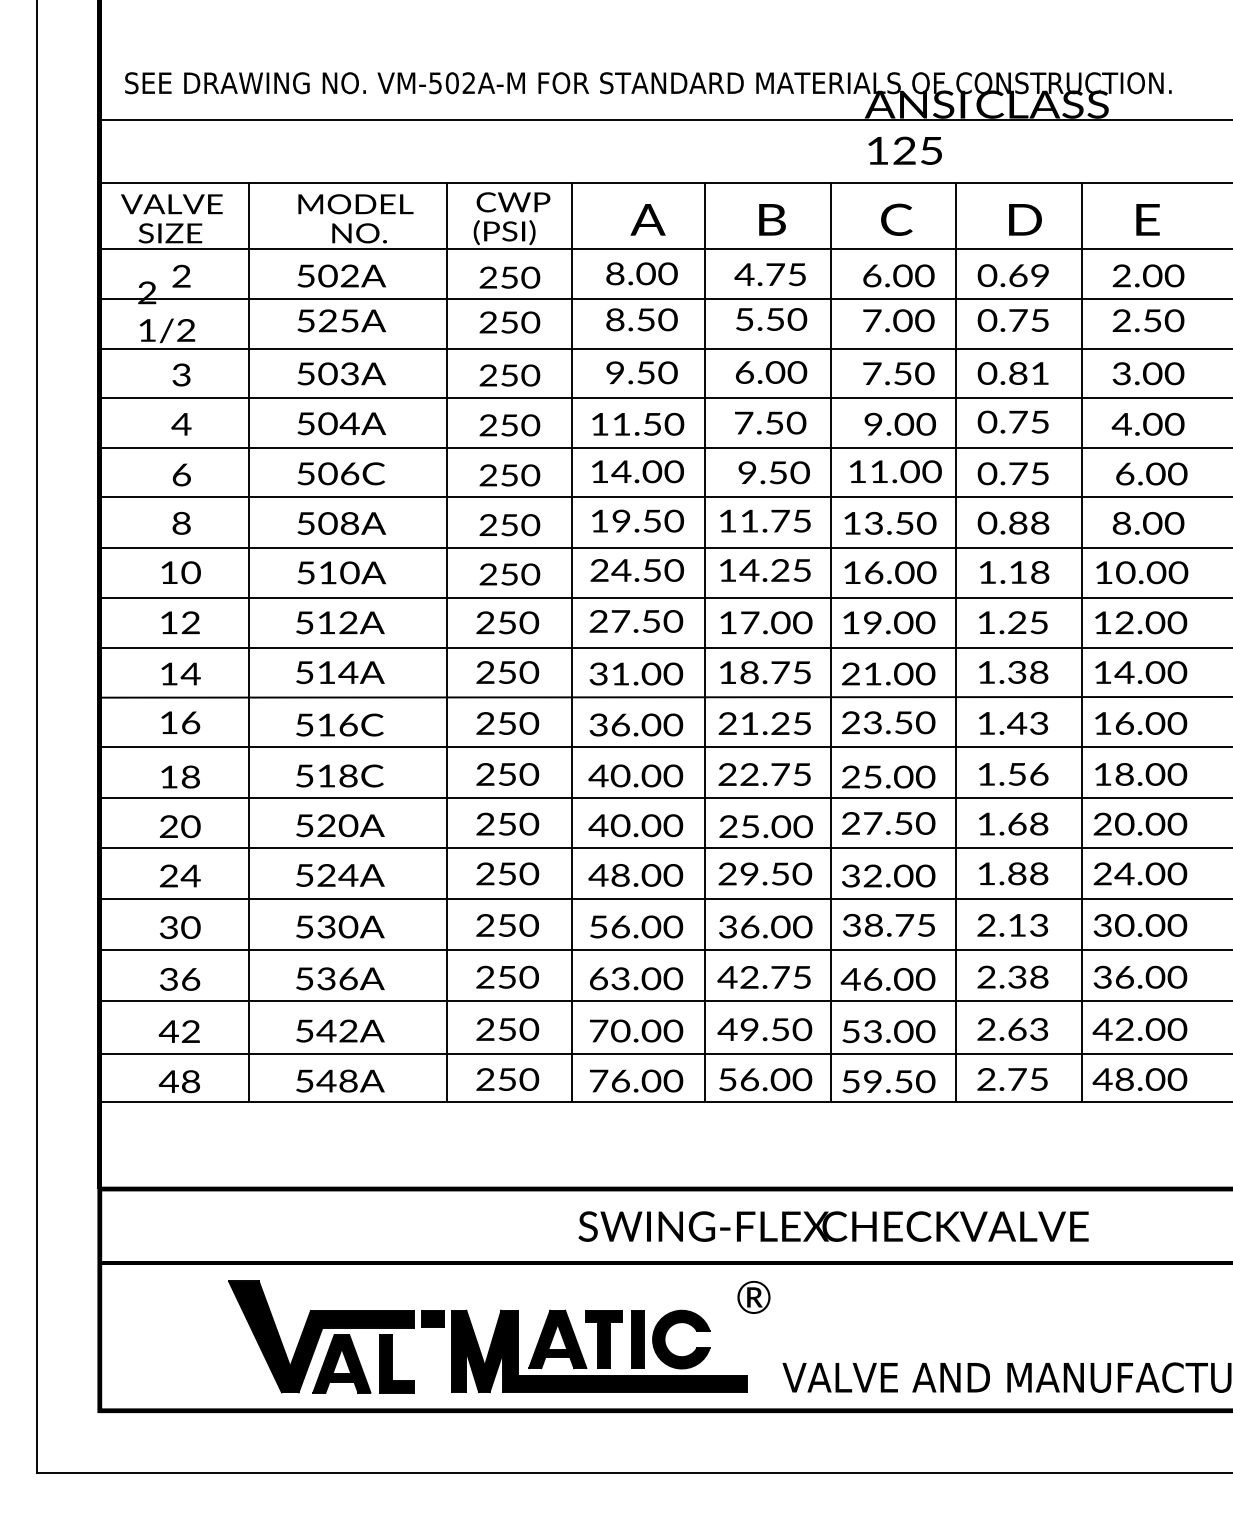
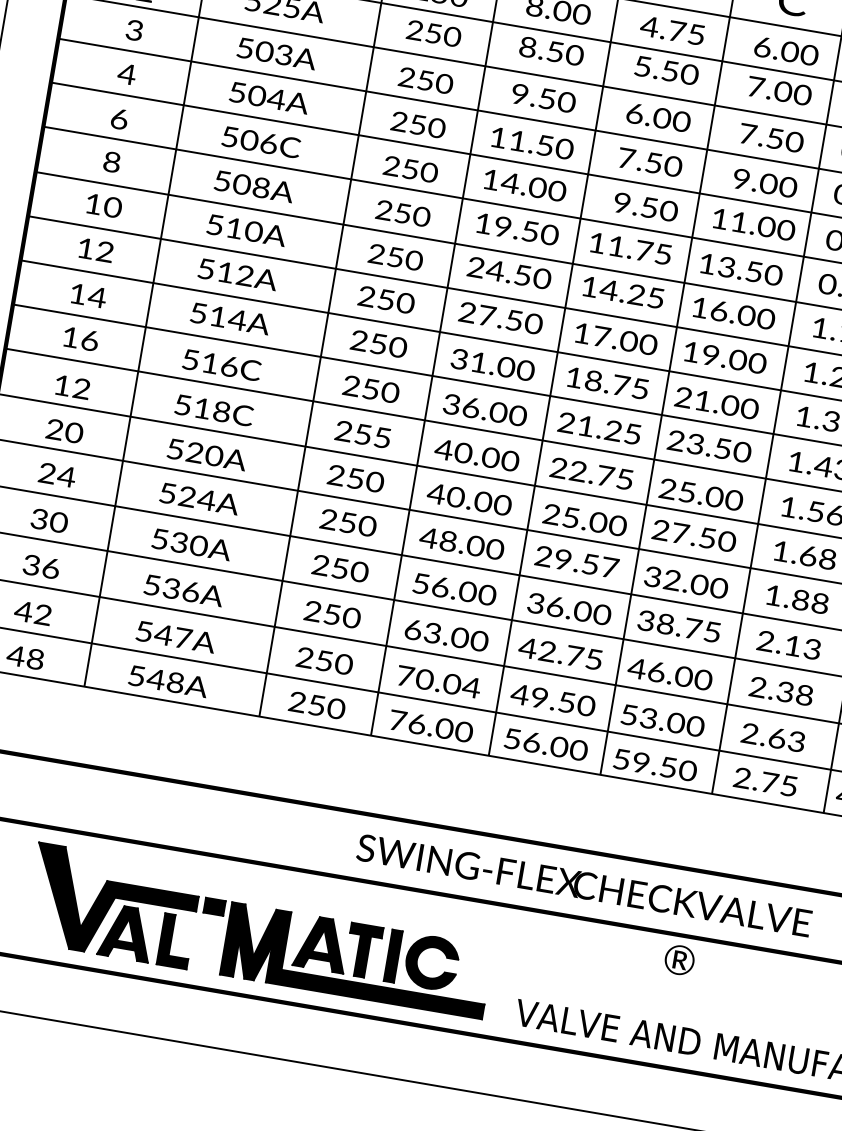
text: (529, 774) -> (382, 437), 250 -> 255
text: (190, 777) -> (81, 389), 18 -> 12
text: (802, 873) -> (610, 567), 29.50 -> 29.57
text: (348, 1030) -> (183, 637), 542A -> 547A
text: (673, 1030) -> (471, 687), 70.00 -> 70.04
text: (753, 1297) -> (679, 960), moved

